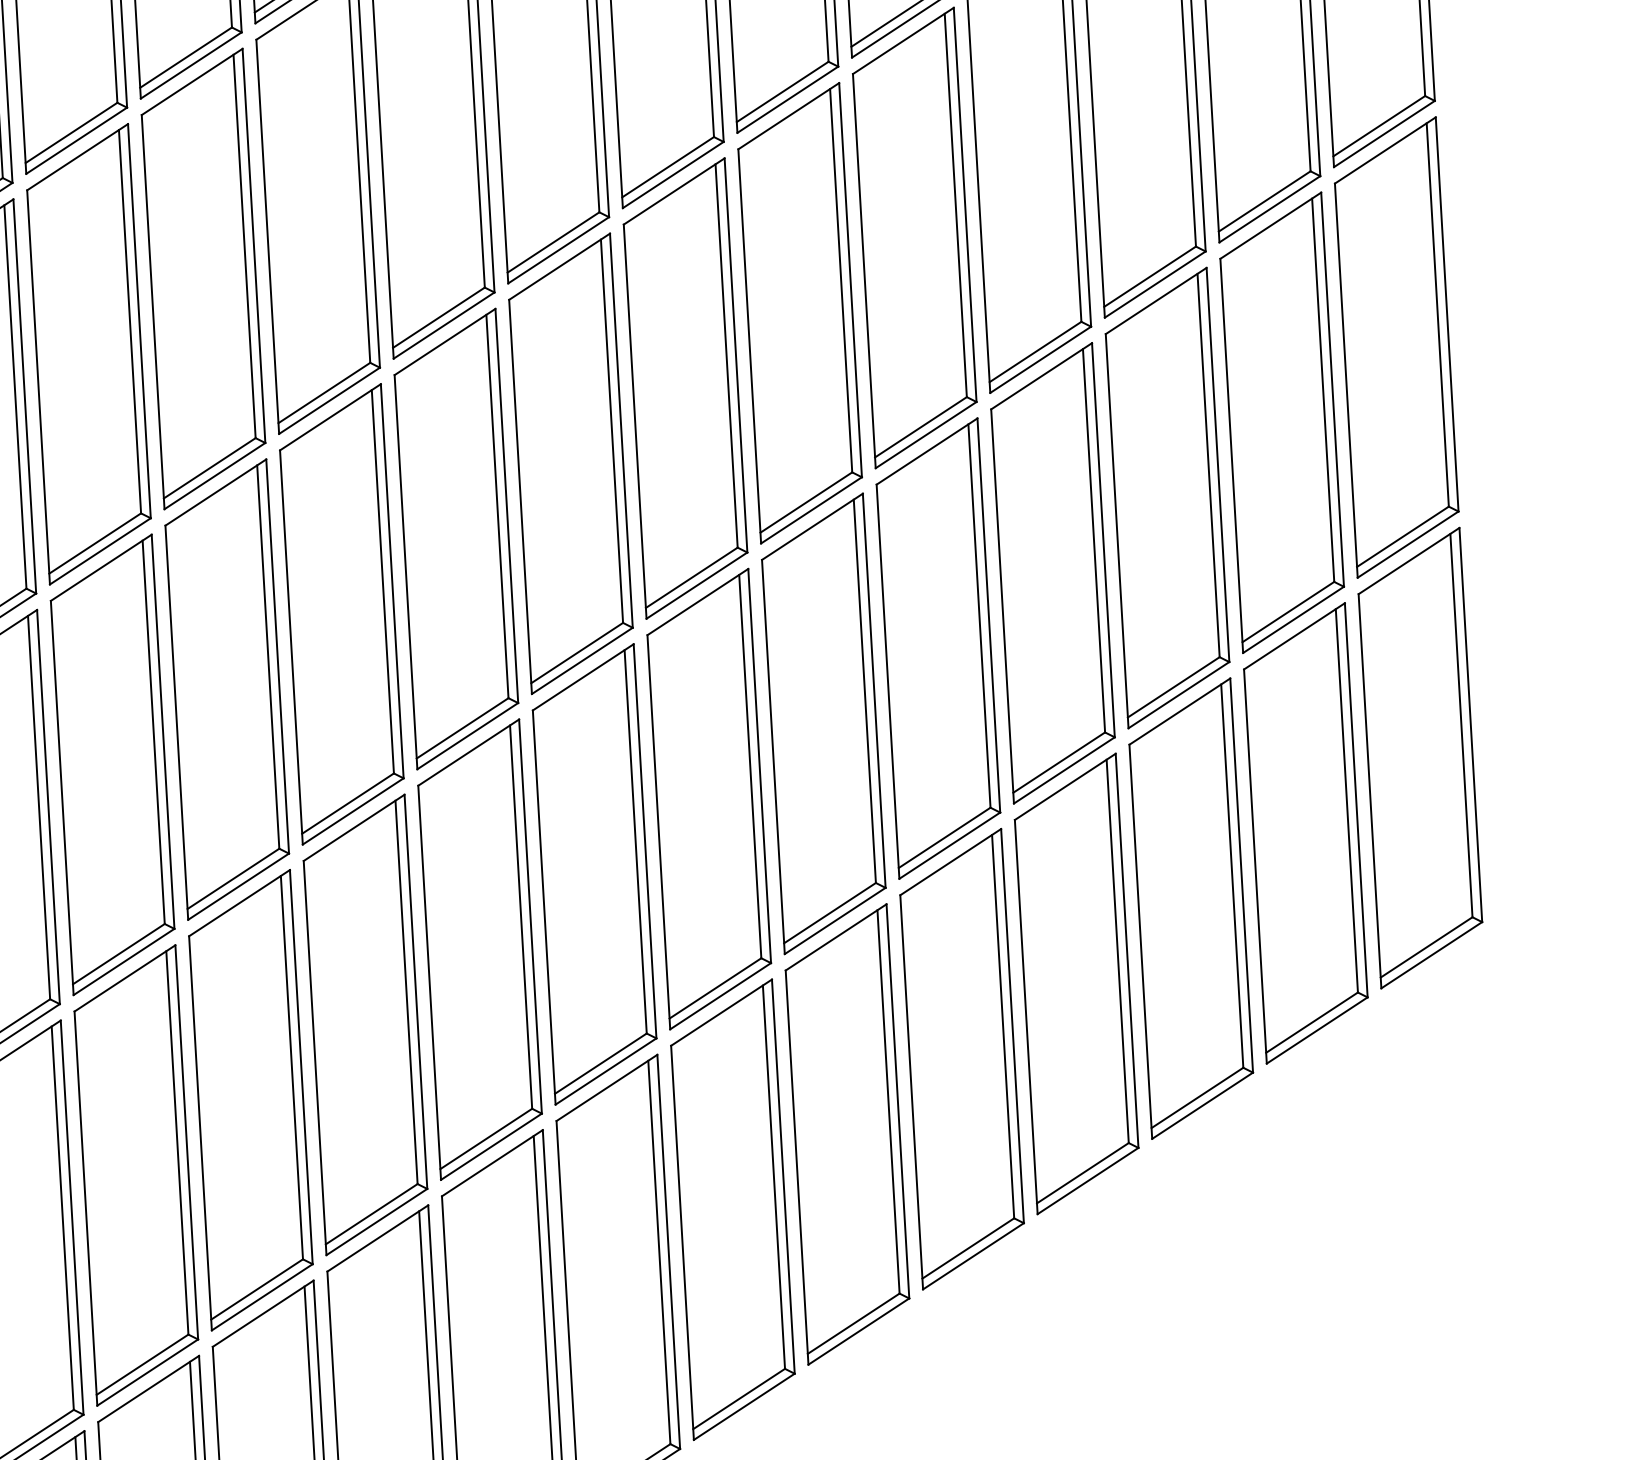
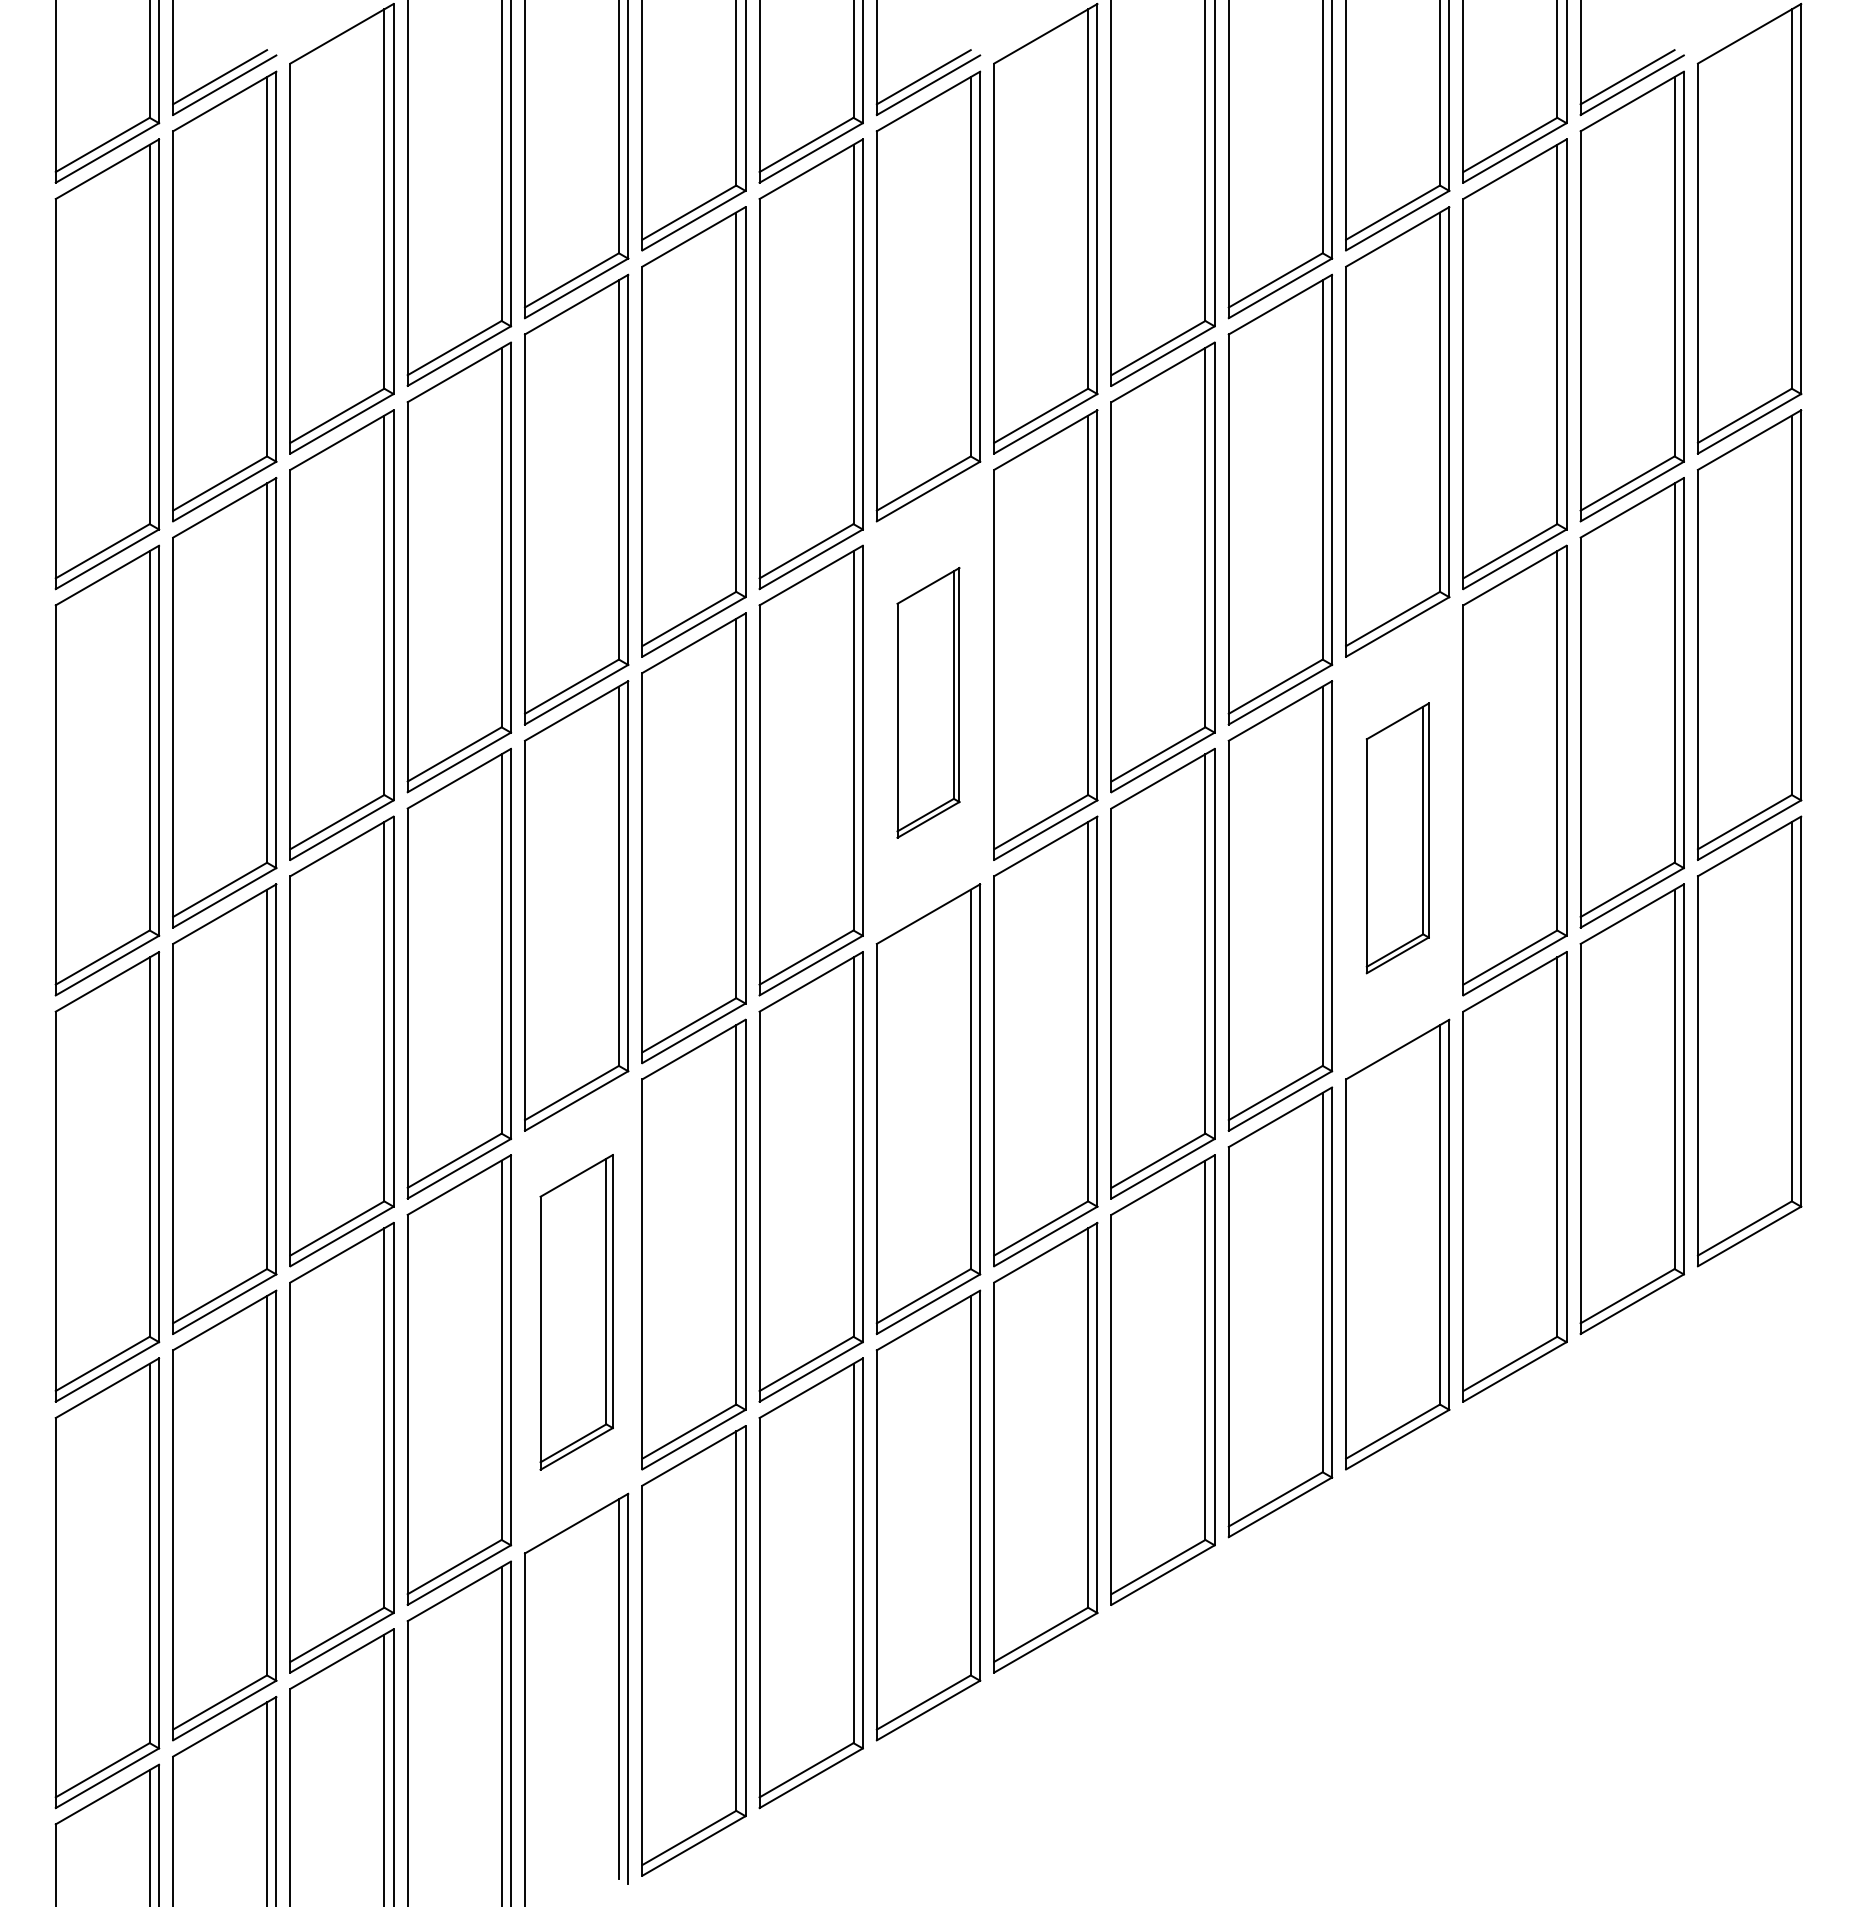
part: (570, 463) -> (928, 702), size x0.6
part: (1052, 573) -> (1397, 838), size x0.6
part: (250, 1100) -> (576, 1312), size x0.7

